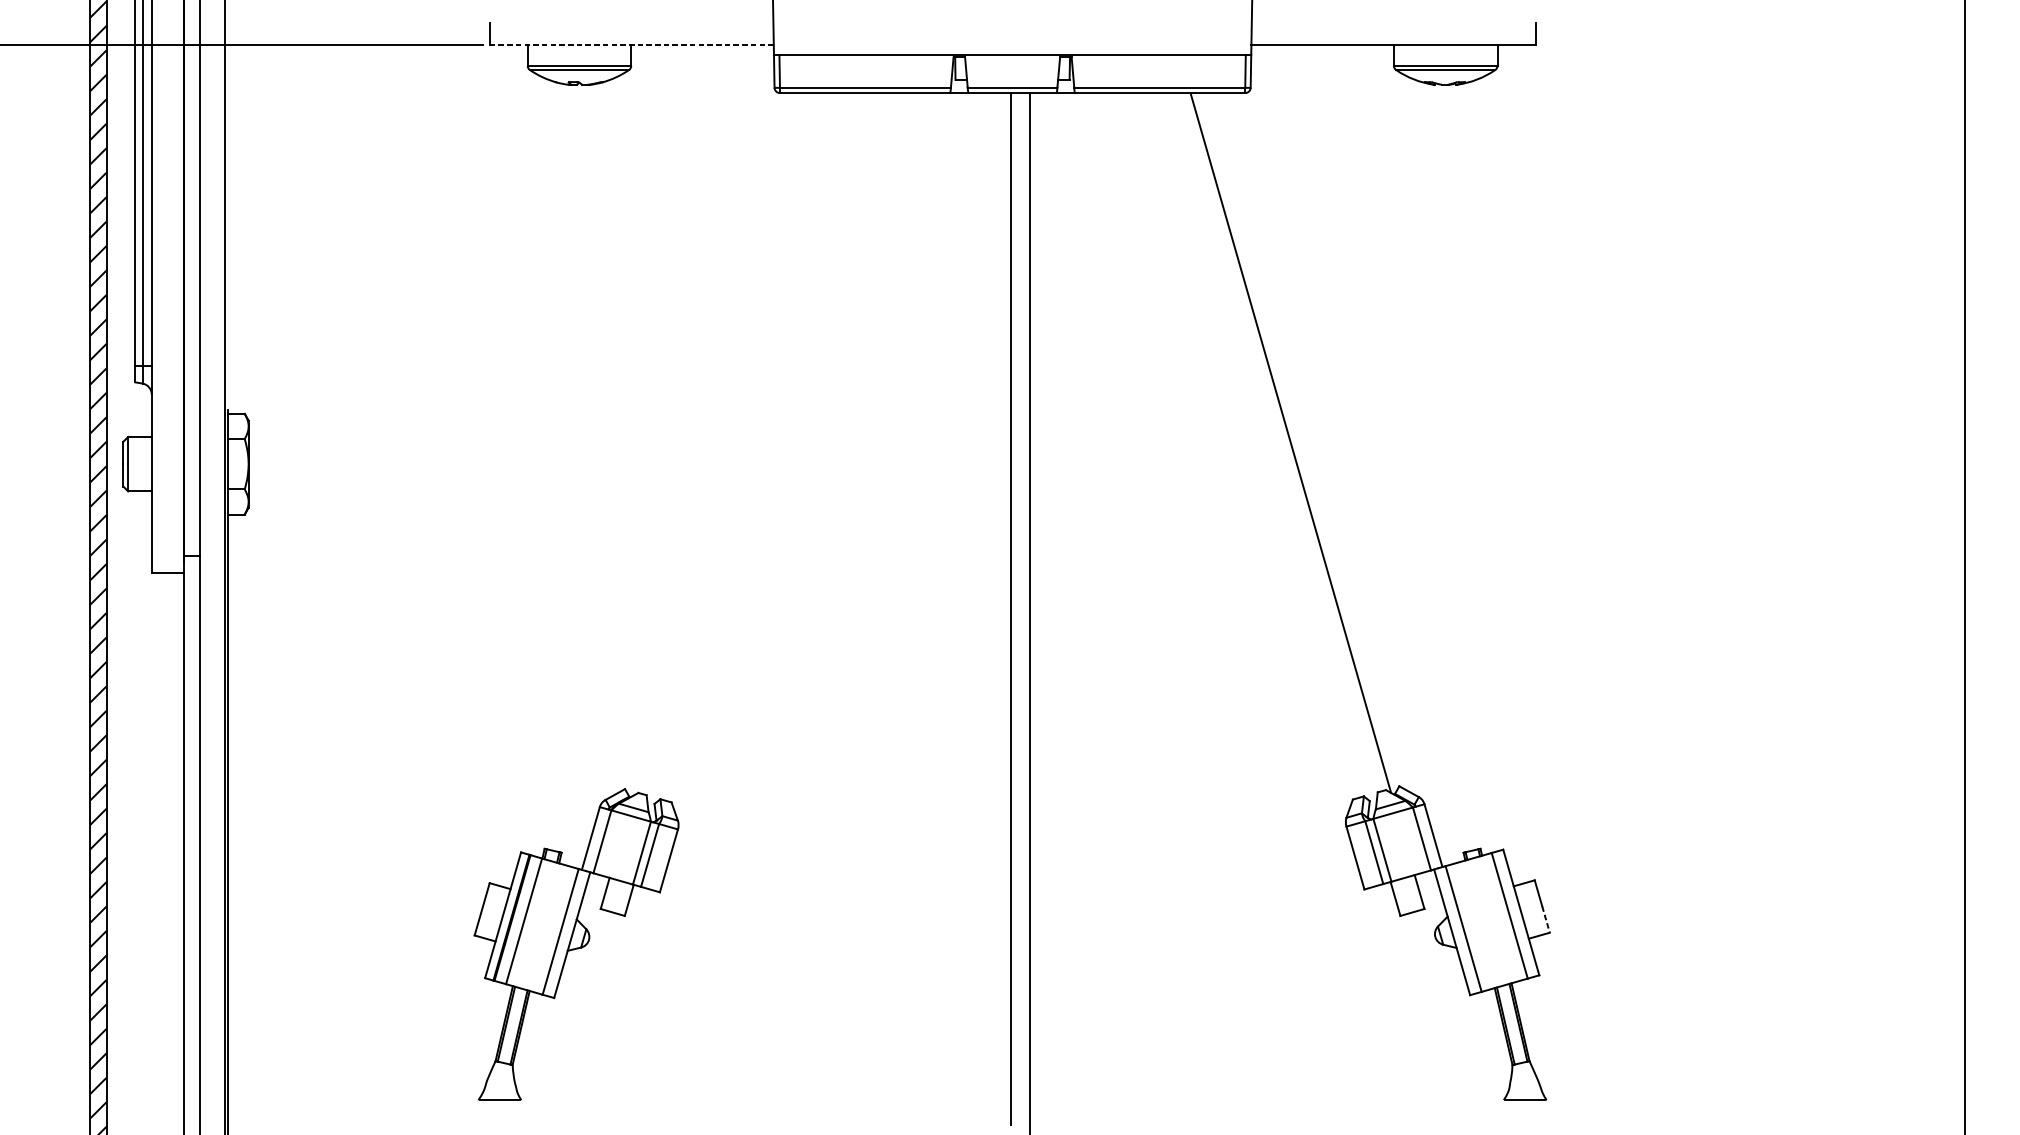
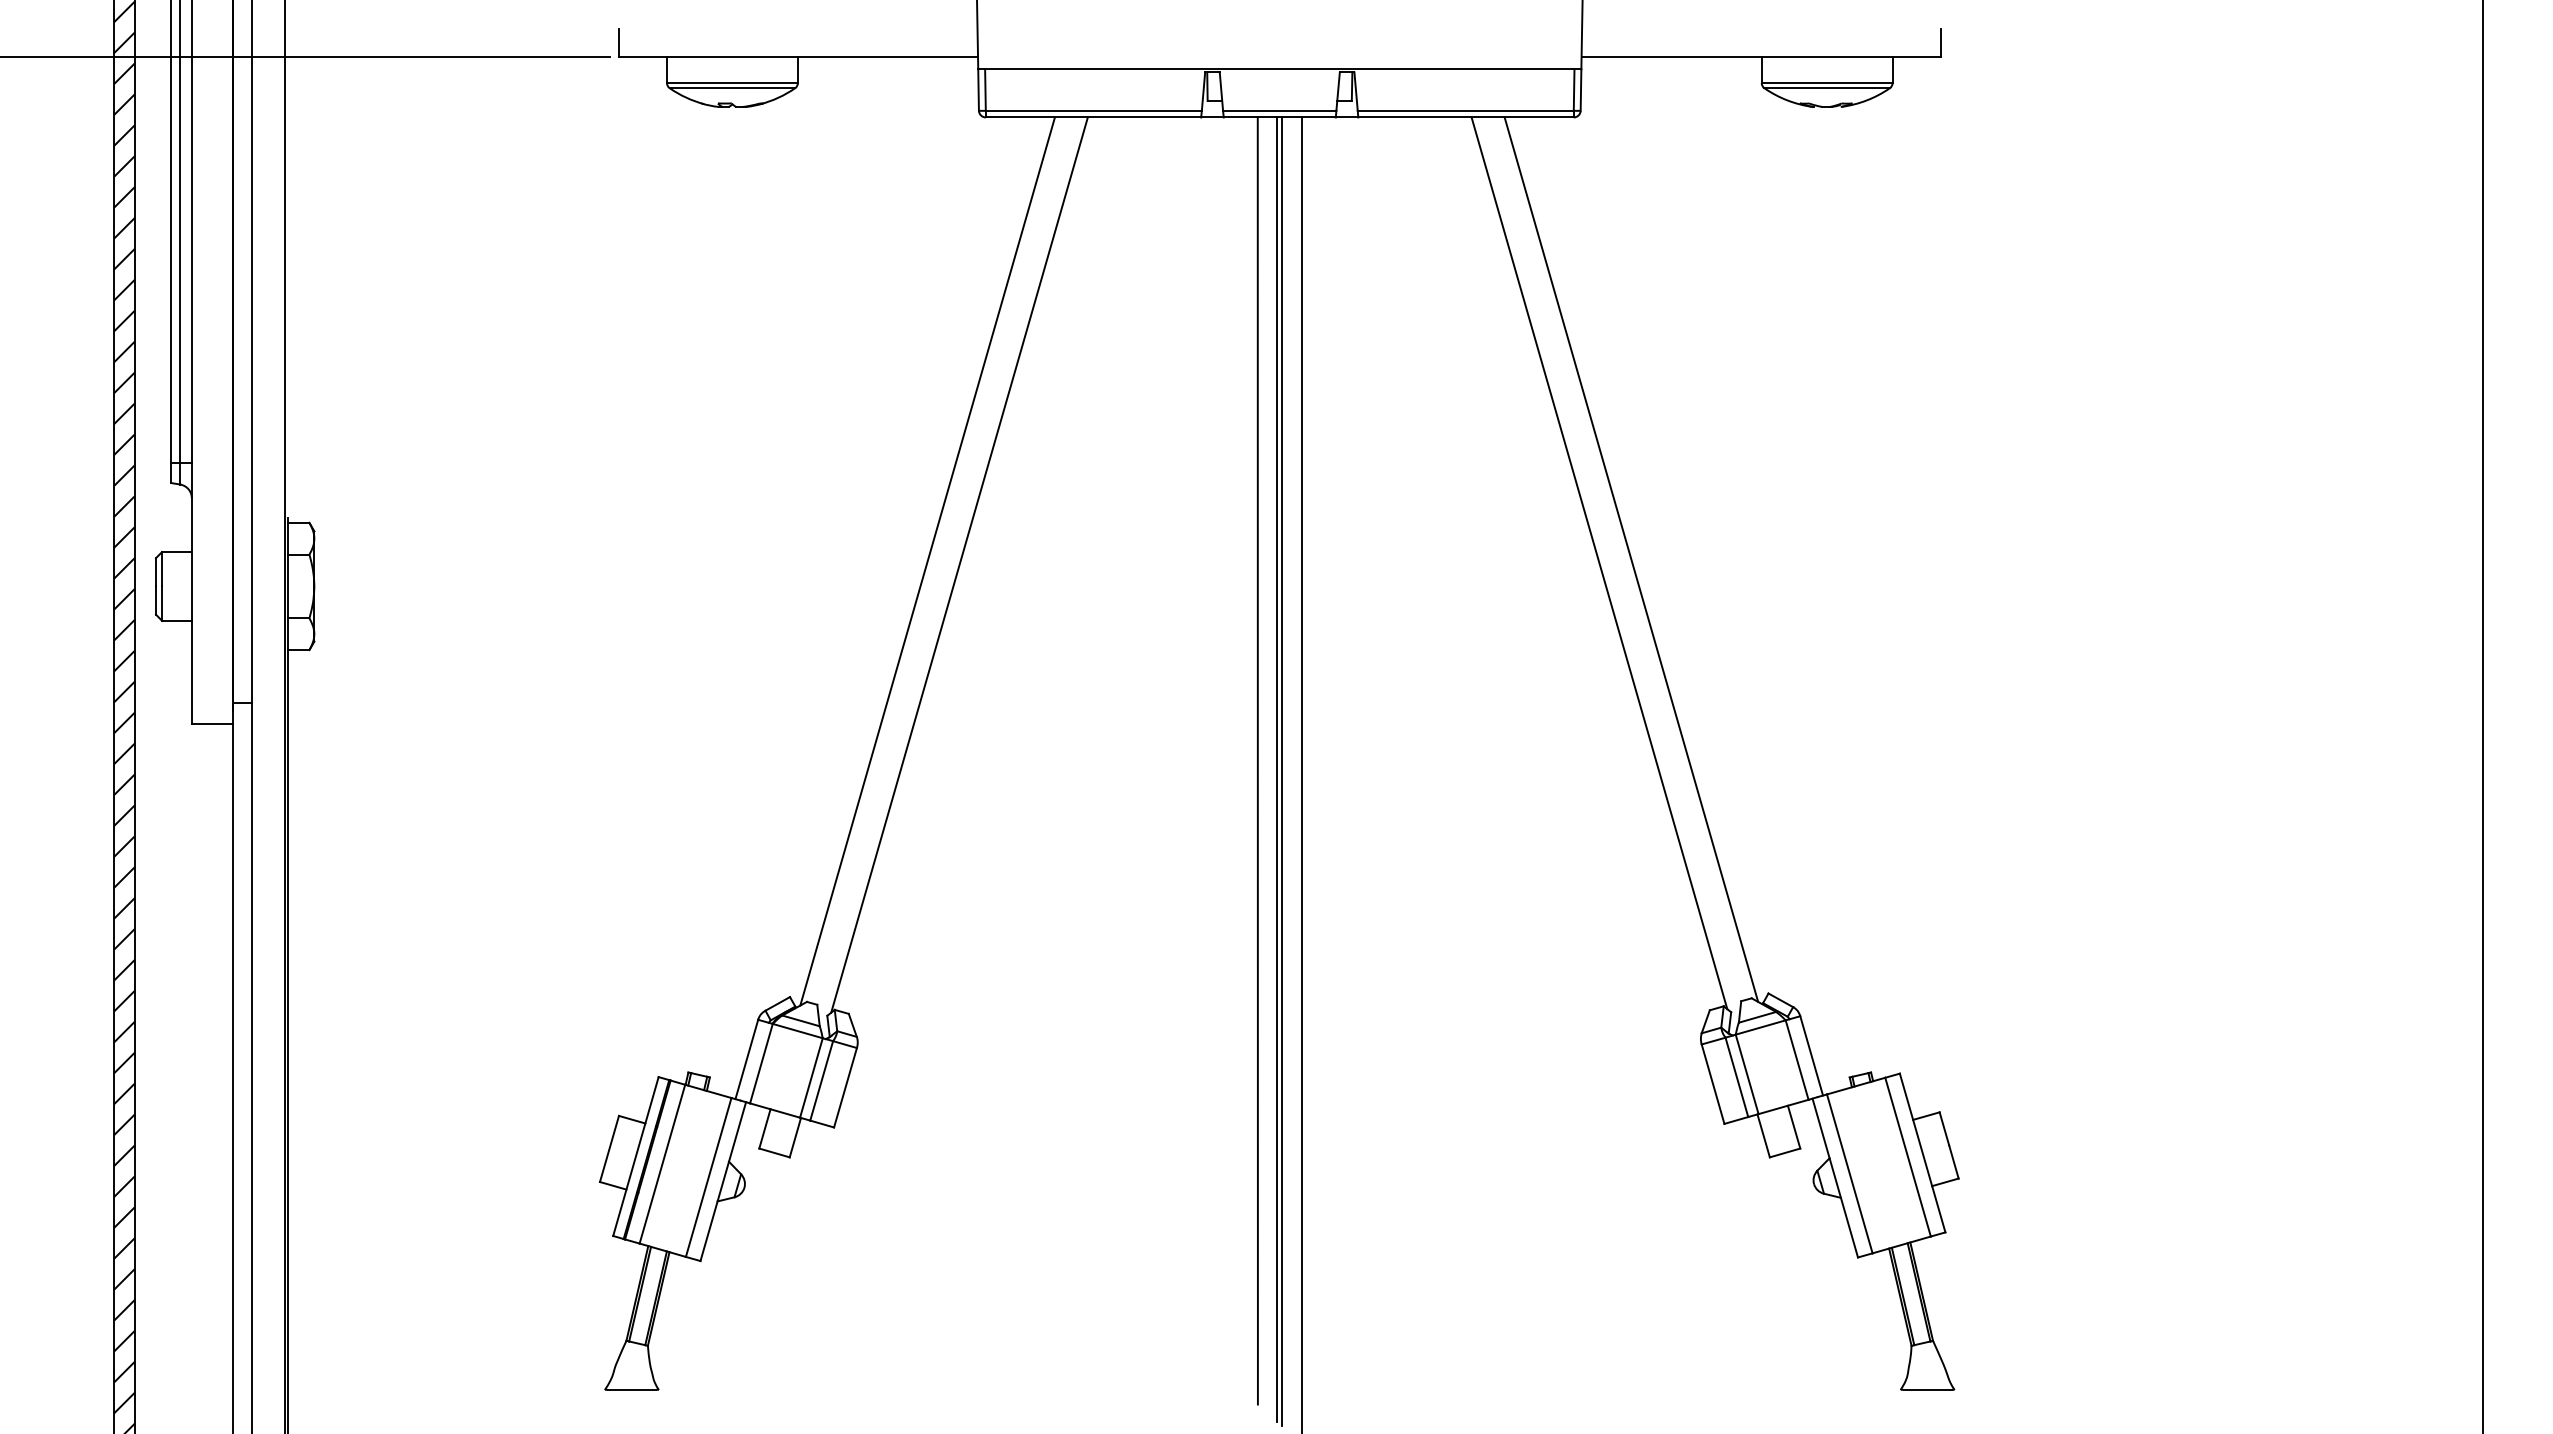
line: (631, 44) -> (798, 56), dashed -> solid
line: (733, 444) -> (927, 561), added
line: (759, 446) -> (959, 564), added
line: (1265, 446) -> (1599, 563), added
line: (994, 601) -> (1257, 760), added
line: (1014, 610) -> (1282, 771), added
line: (1546, 920) -> (1954, 1162), dashed -> solid

